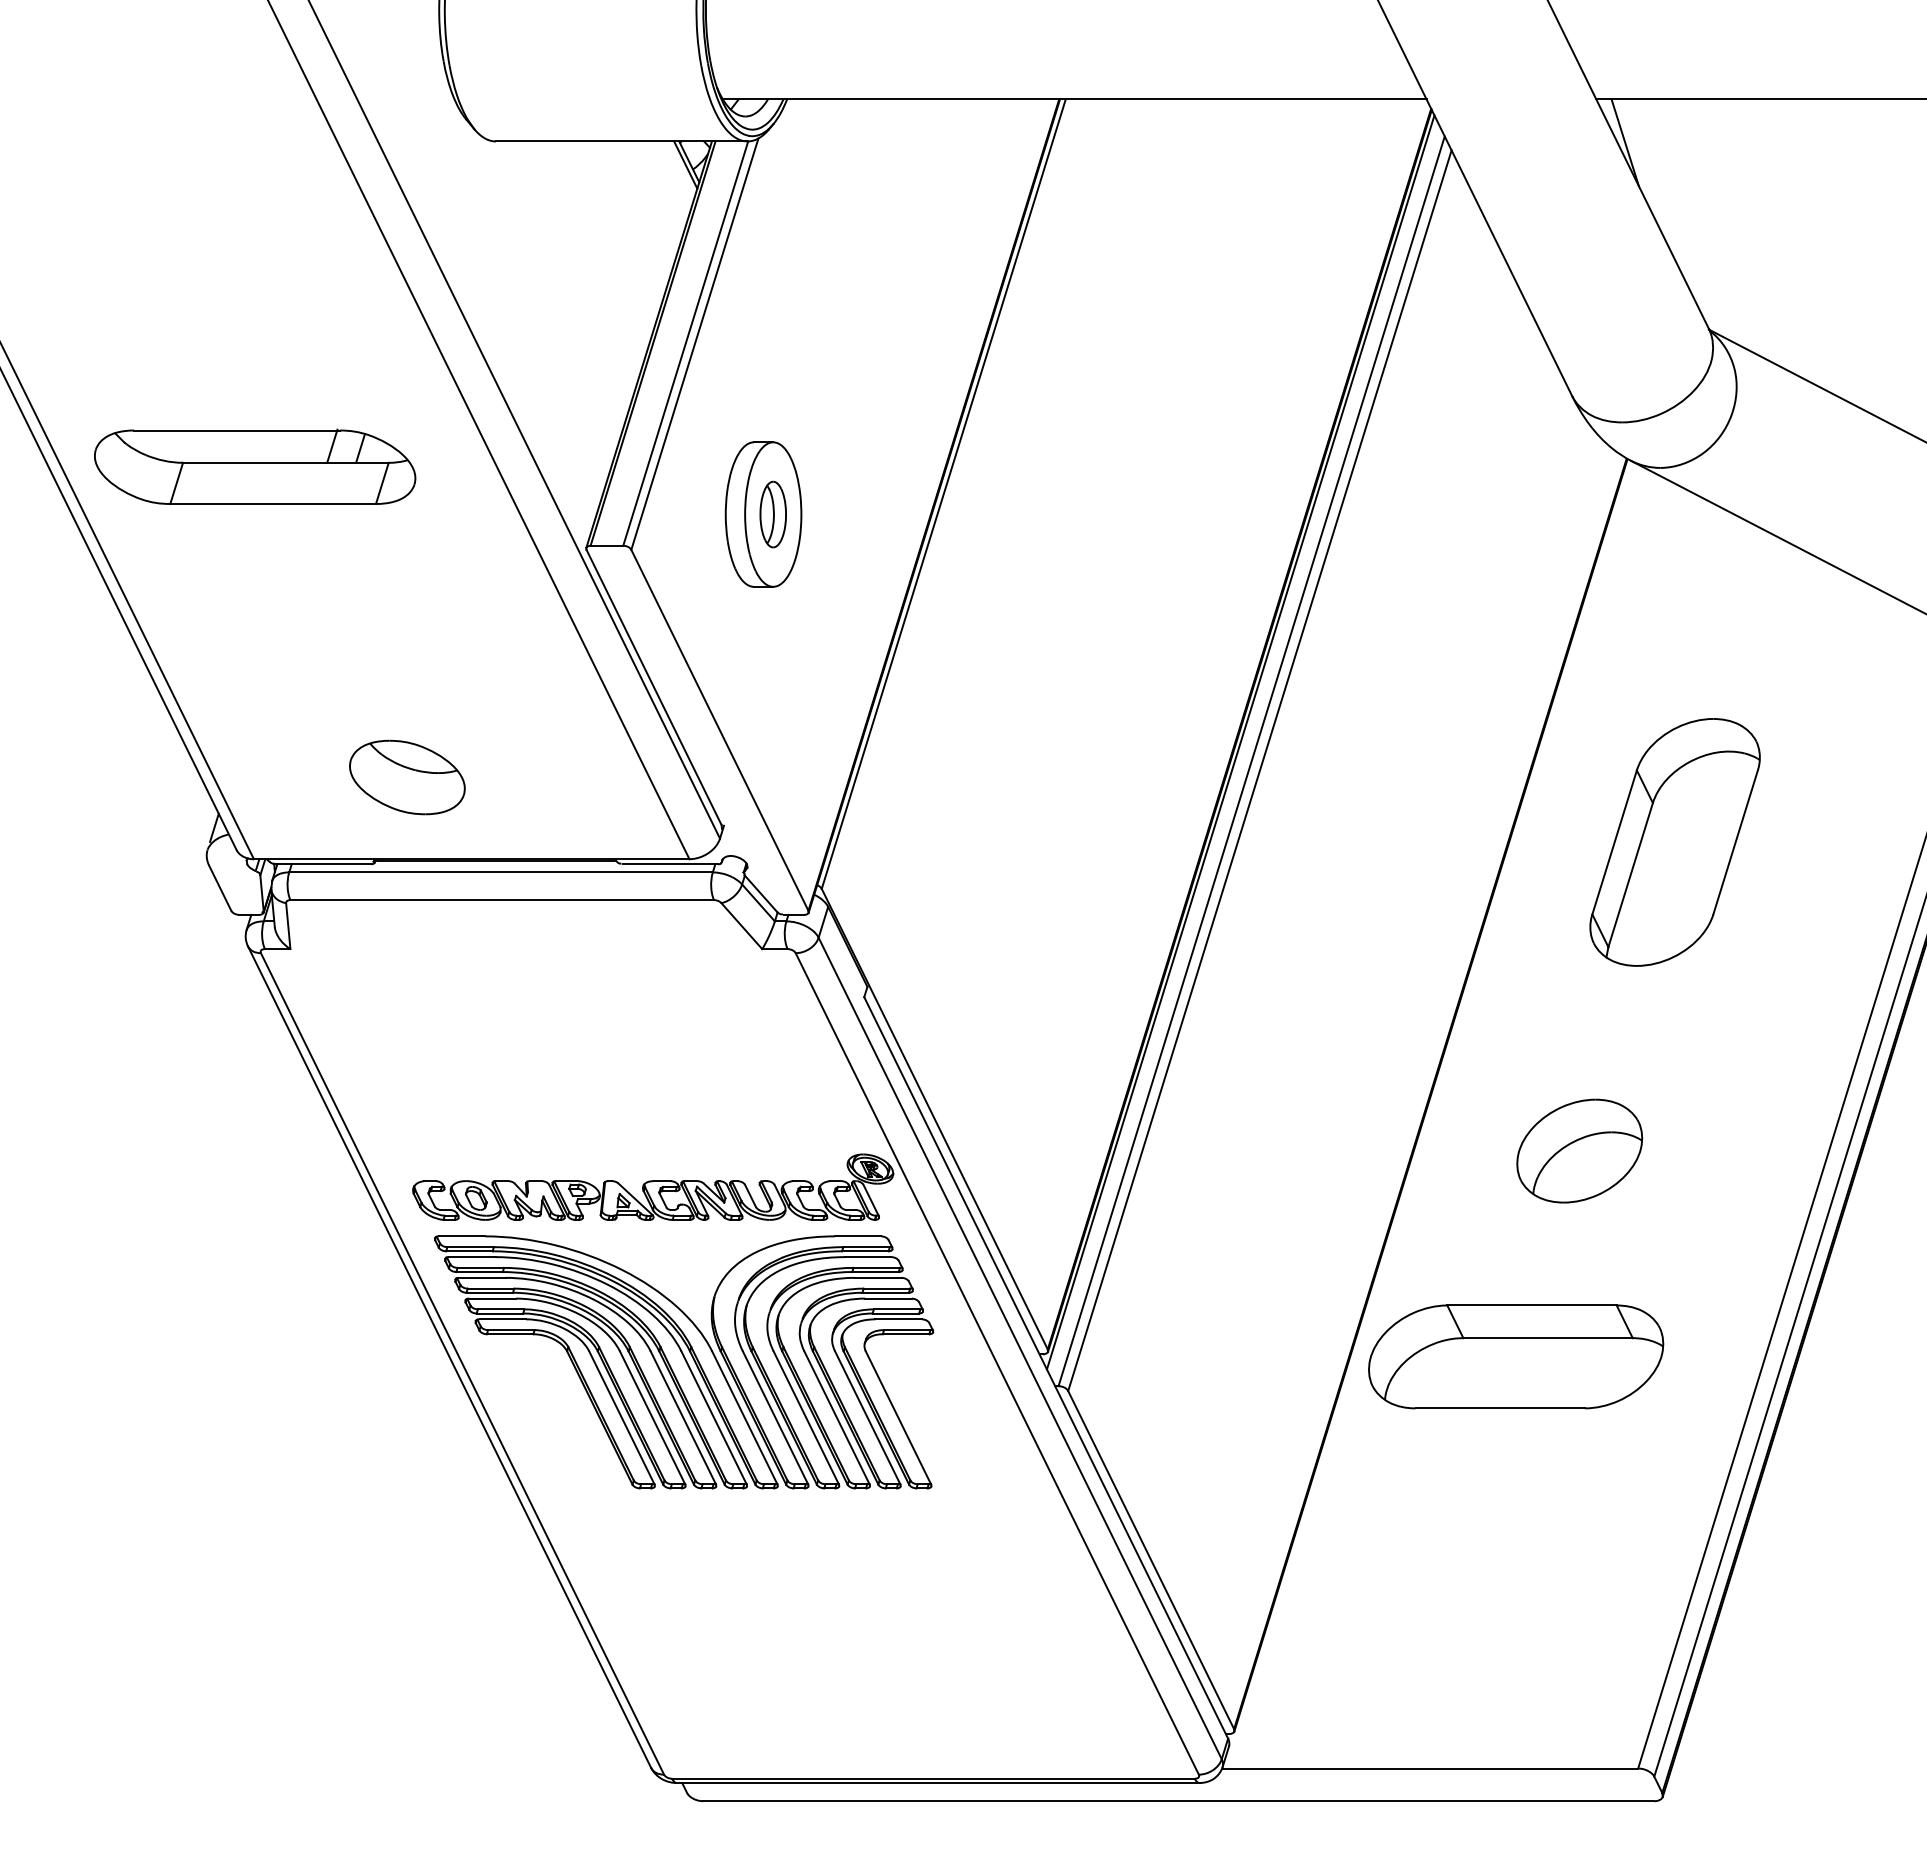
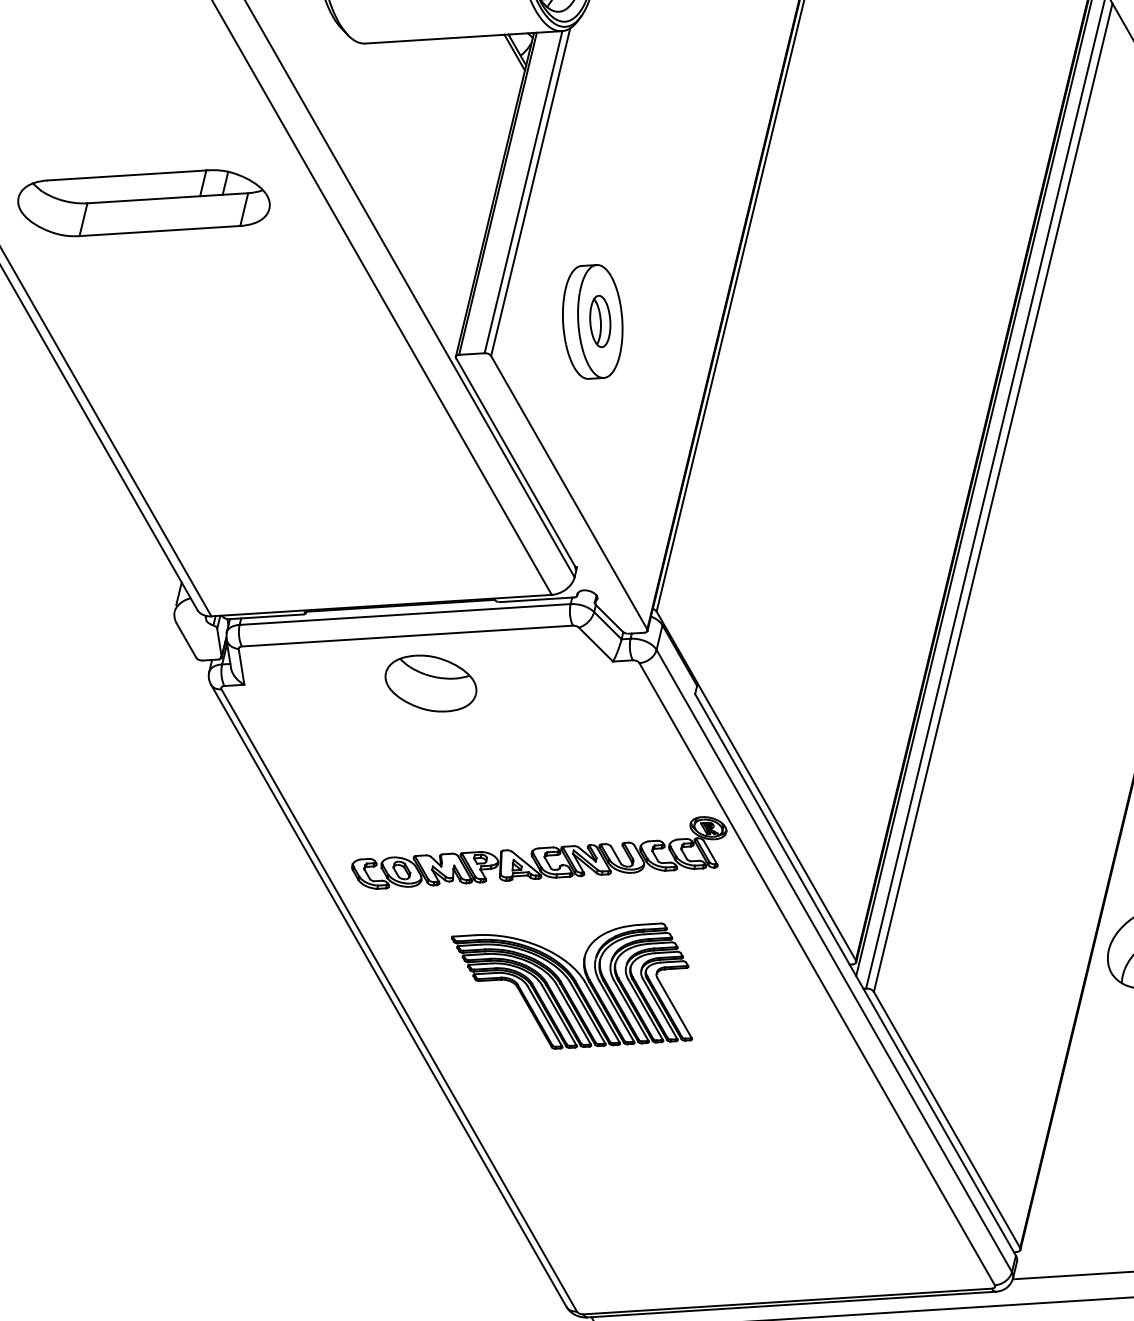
part: (255, 466) -> (144, 202), moved
part: (407, 777) -> (431, 683), moved
part: (684, 1362) -> (572, 988), size x0.6

